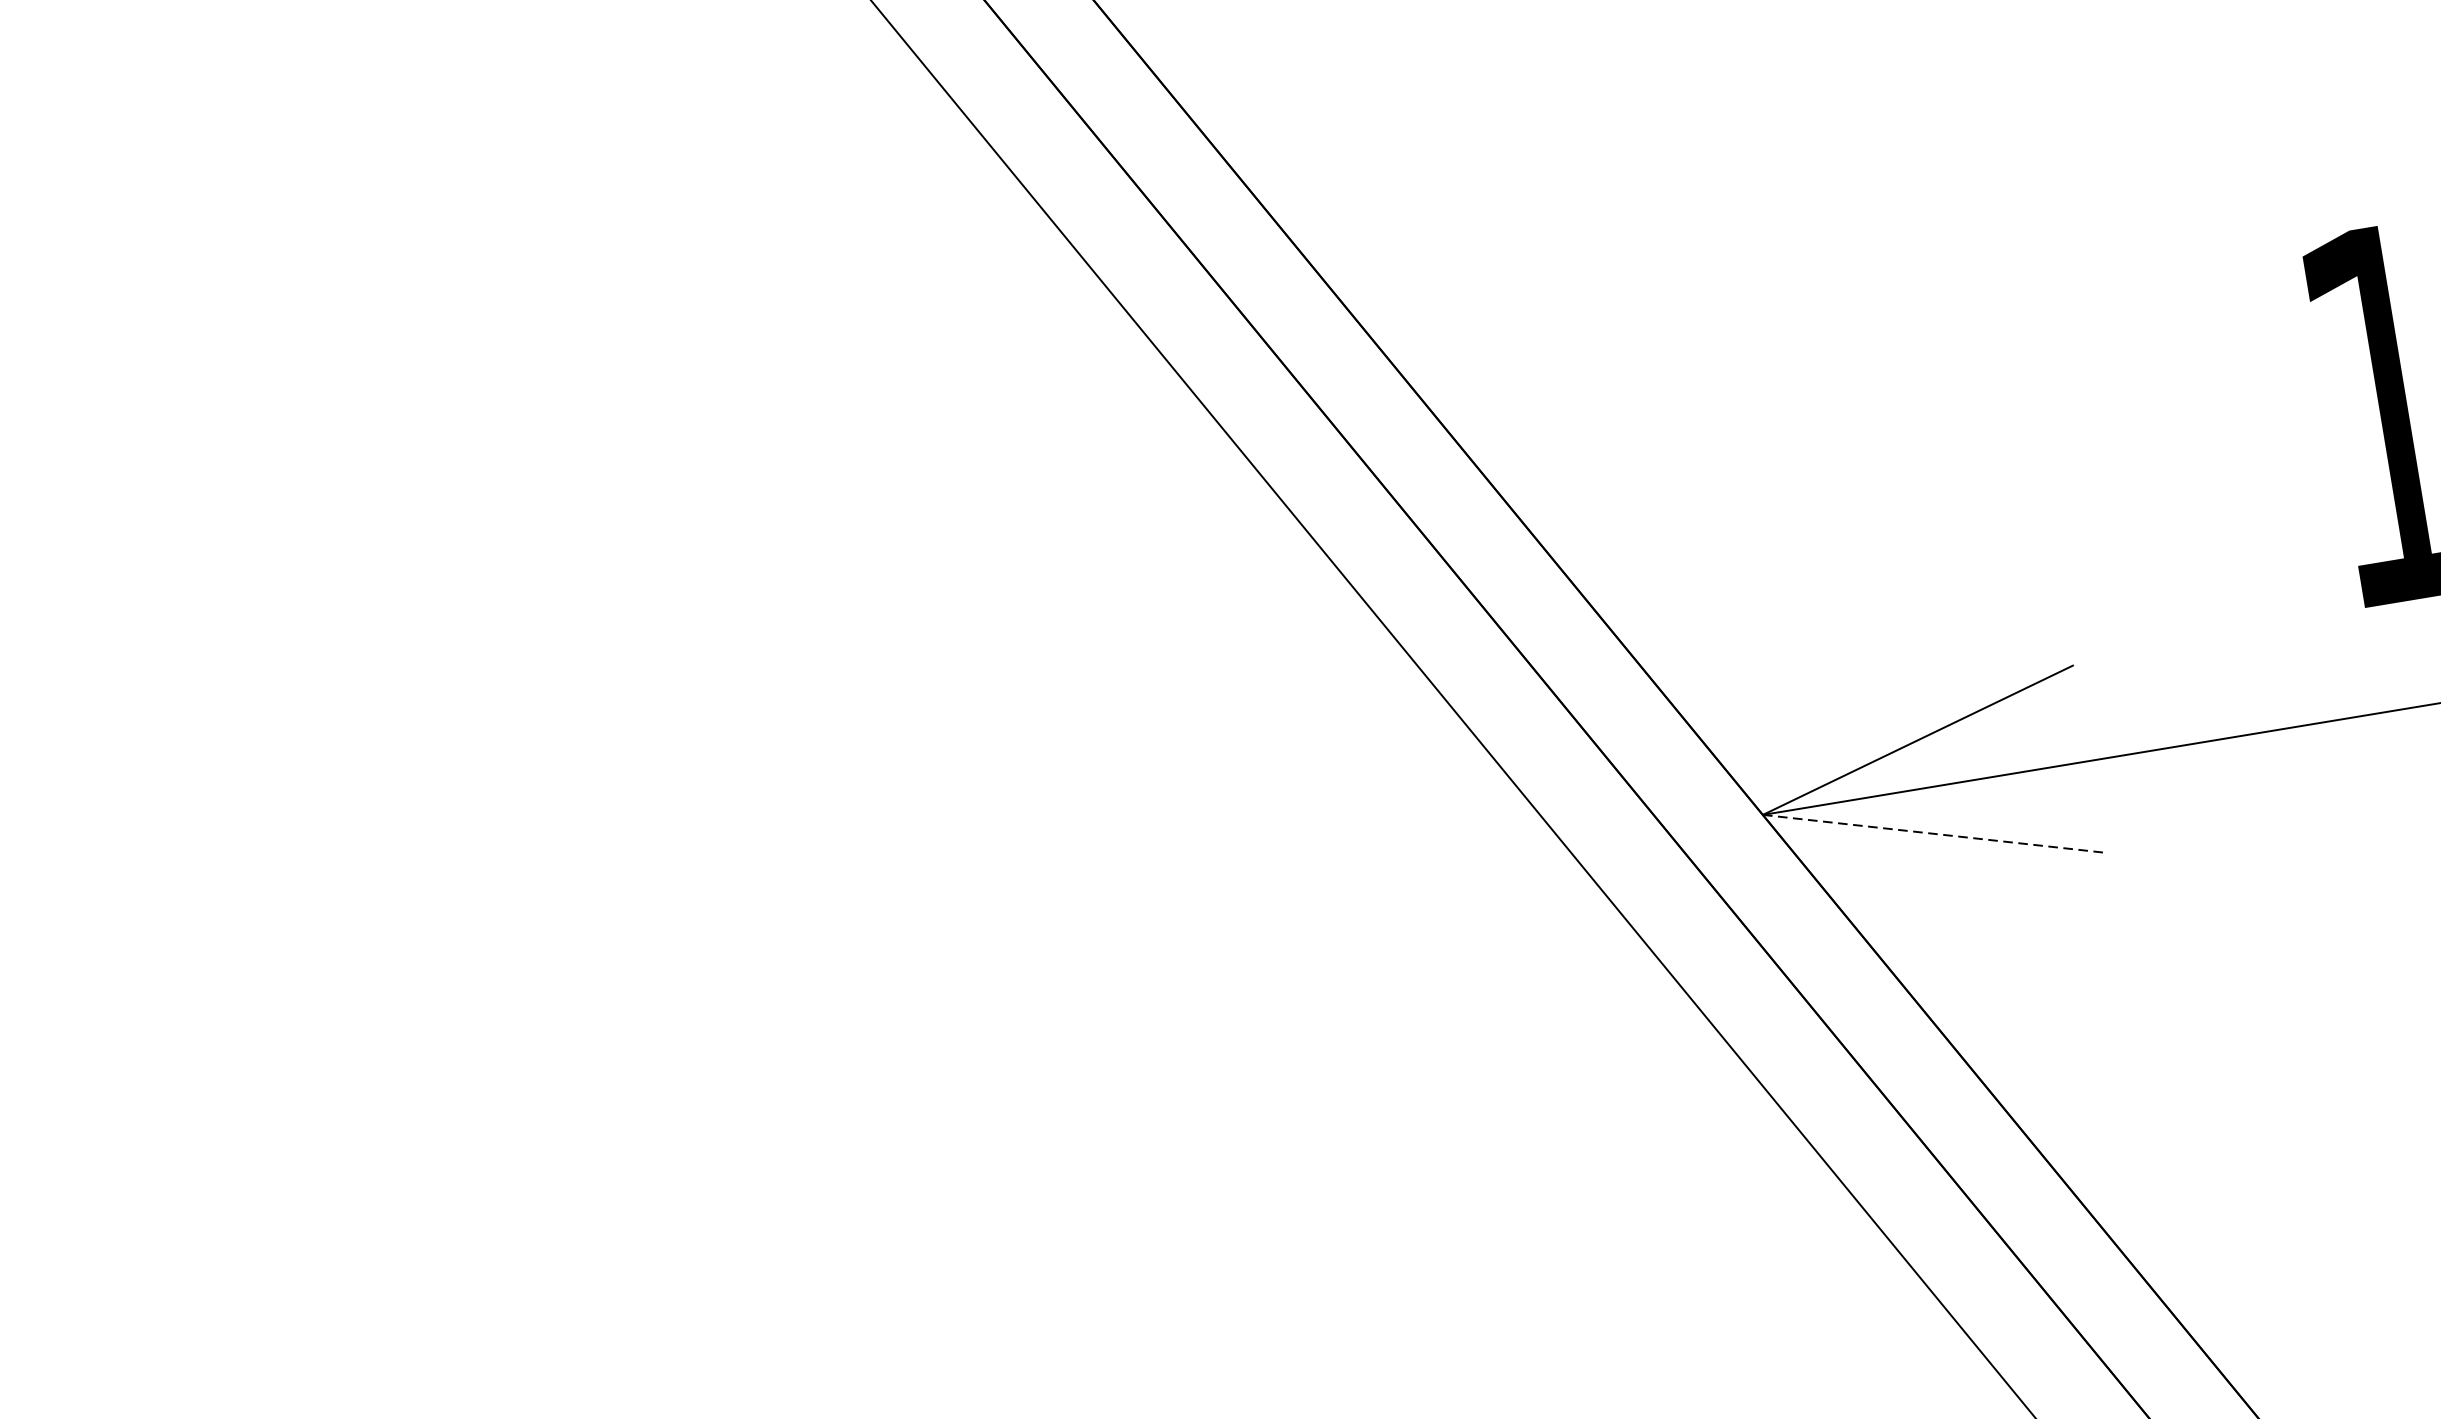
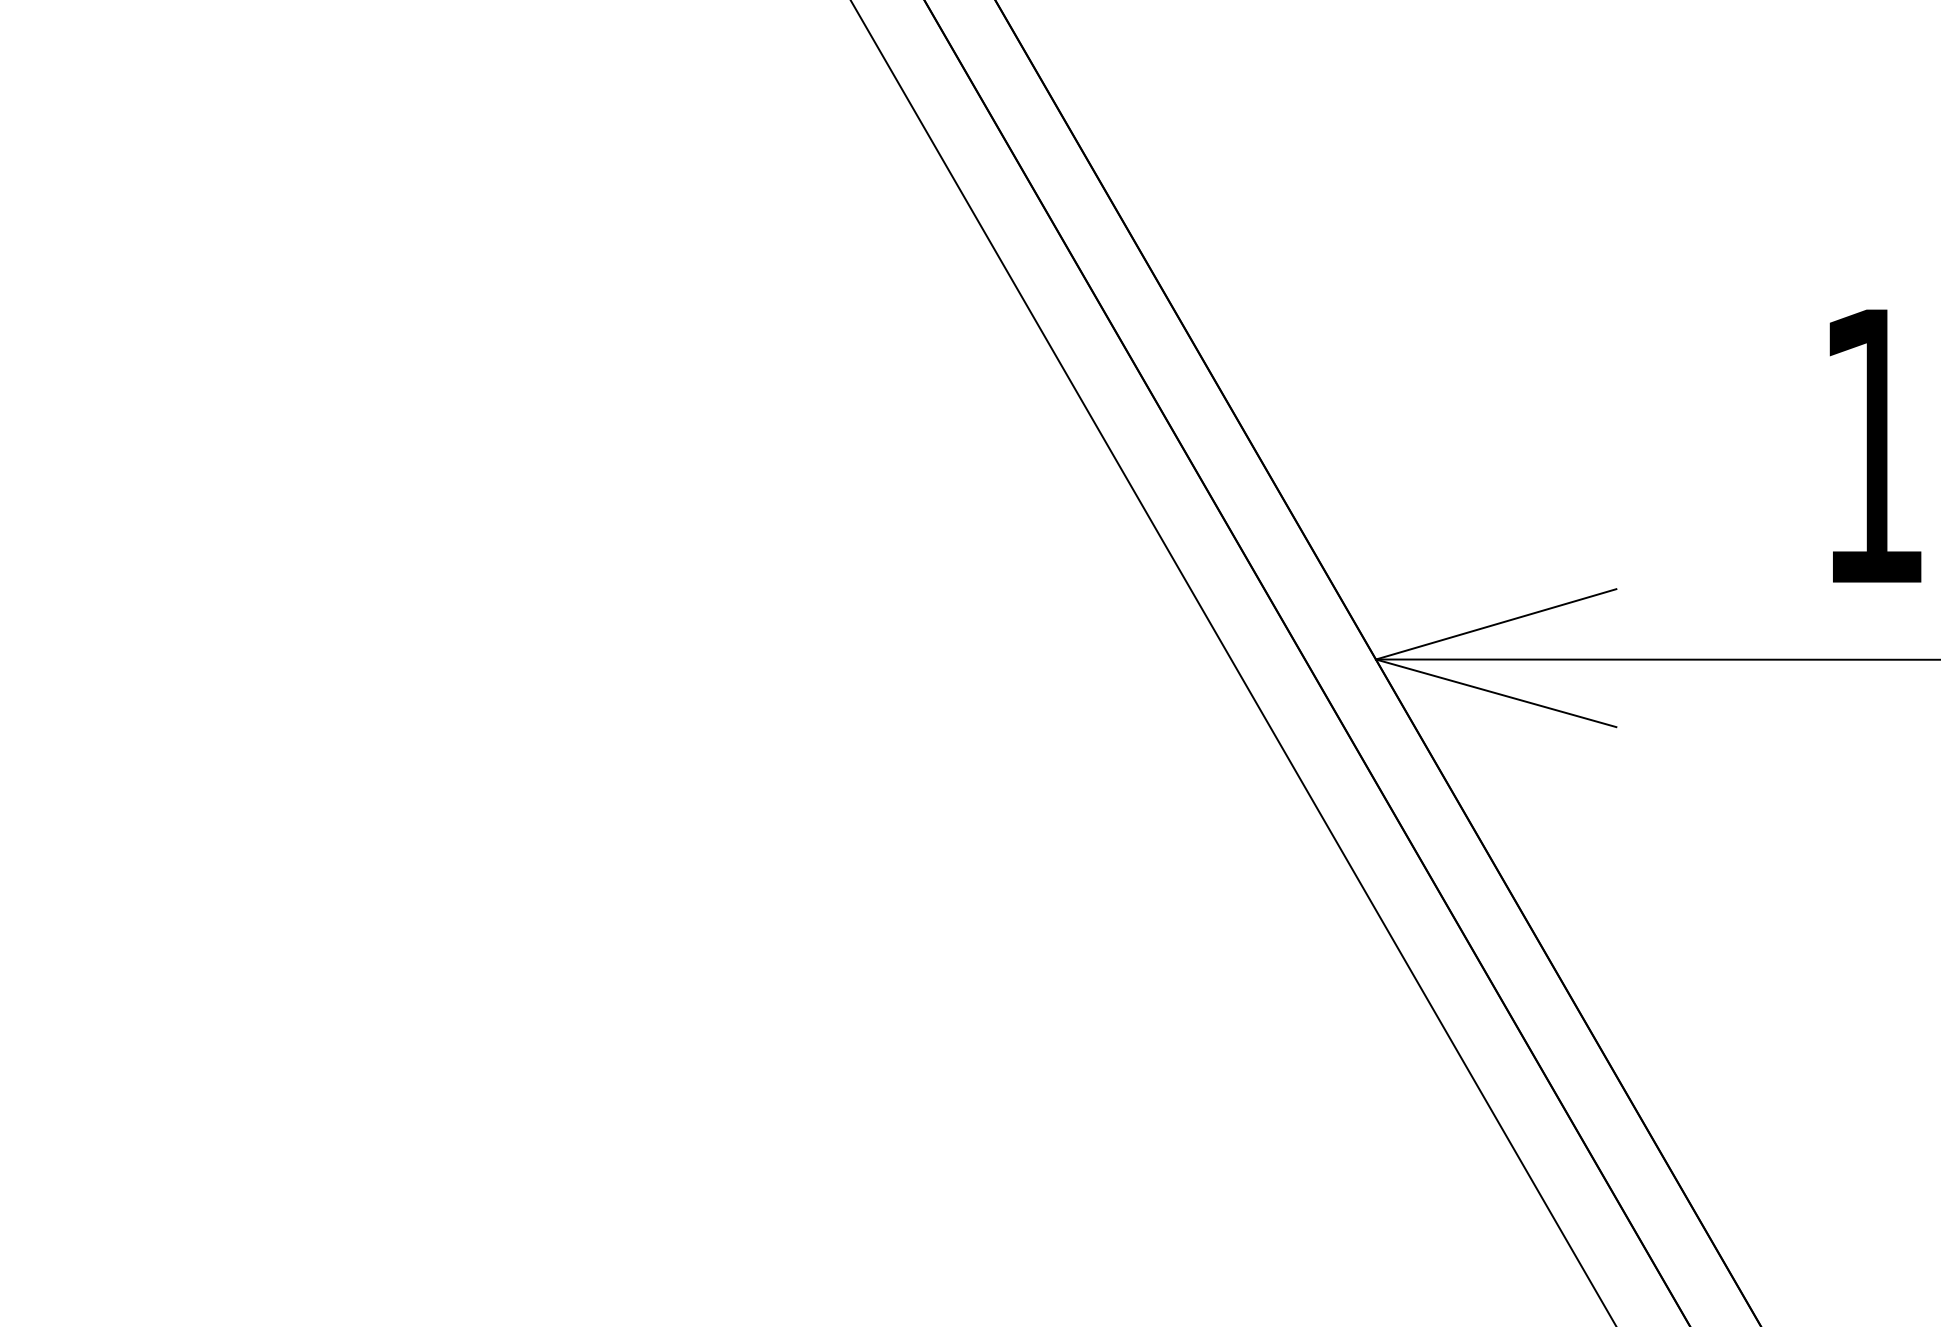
line: (1933, 833) -> (1496, 693), dashed -> solid

